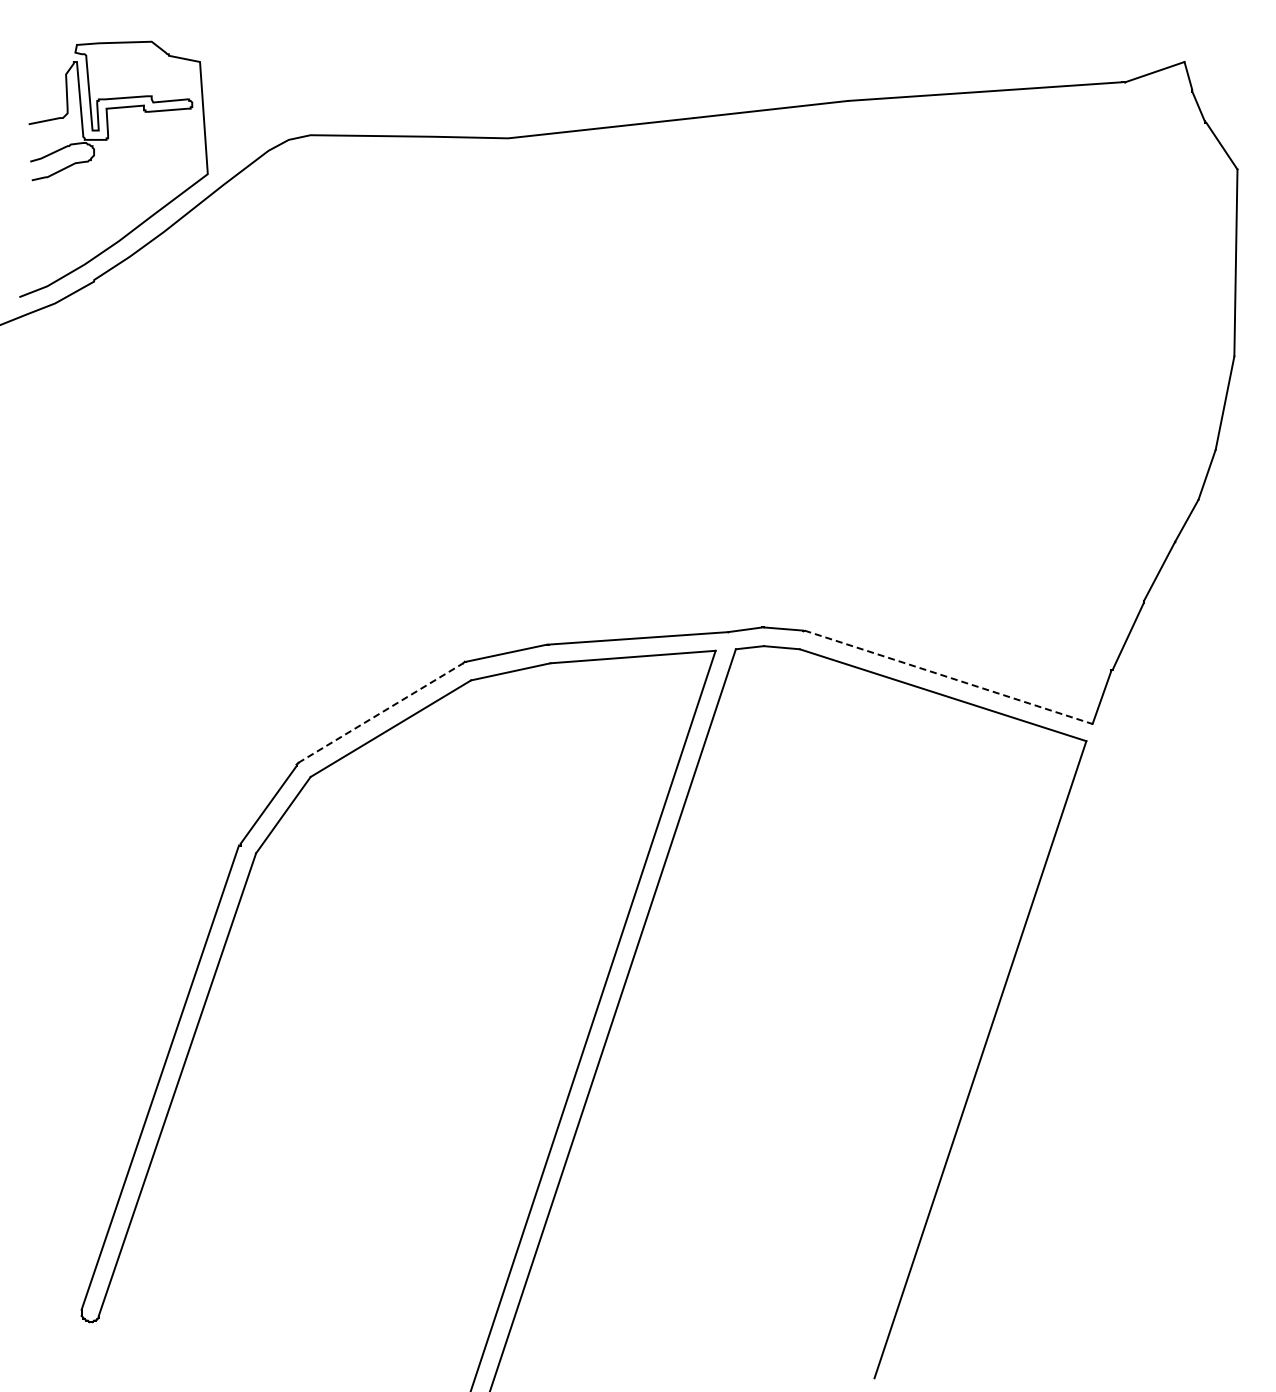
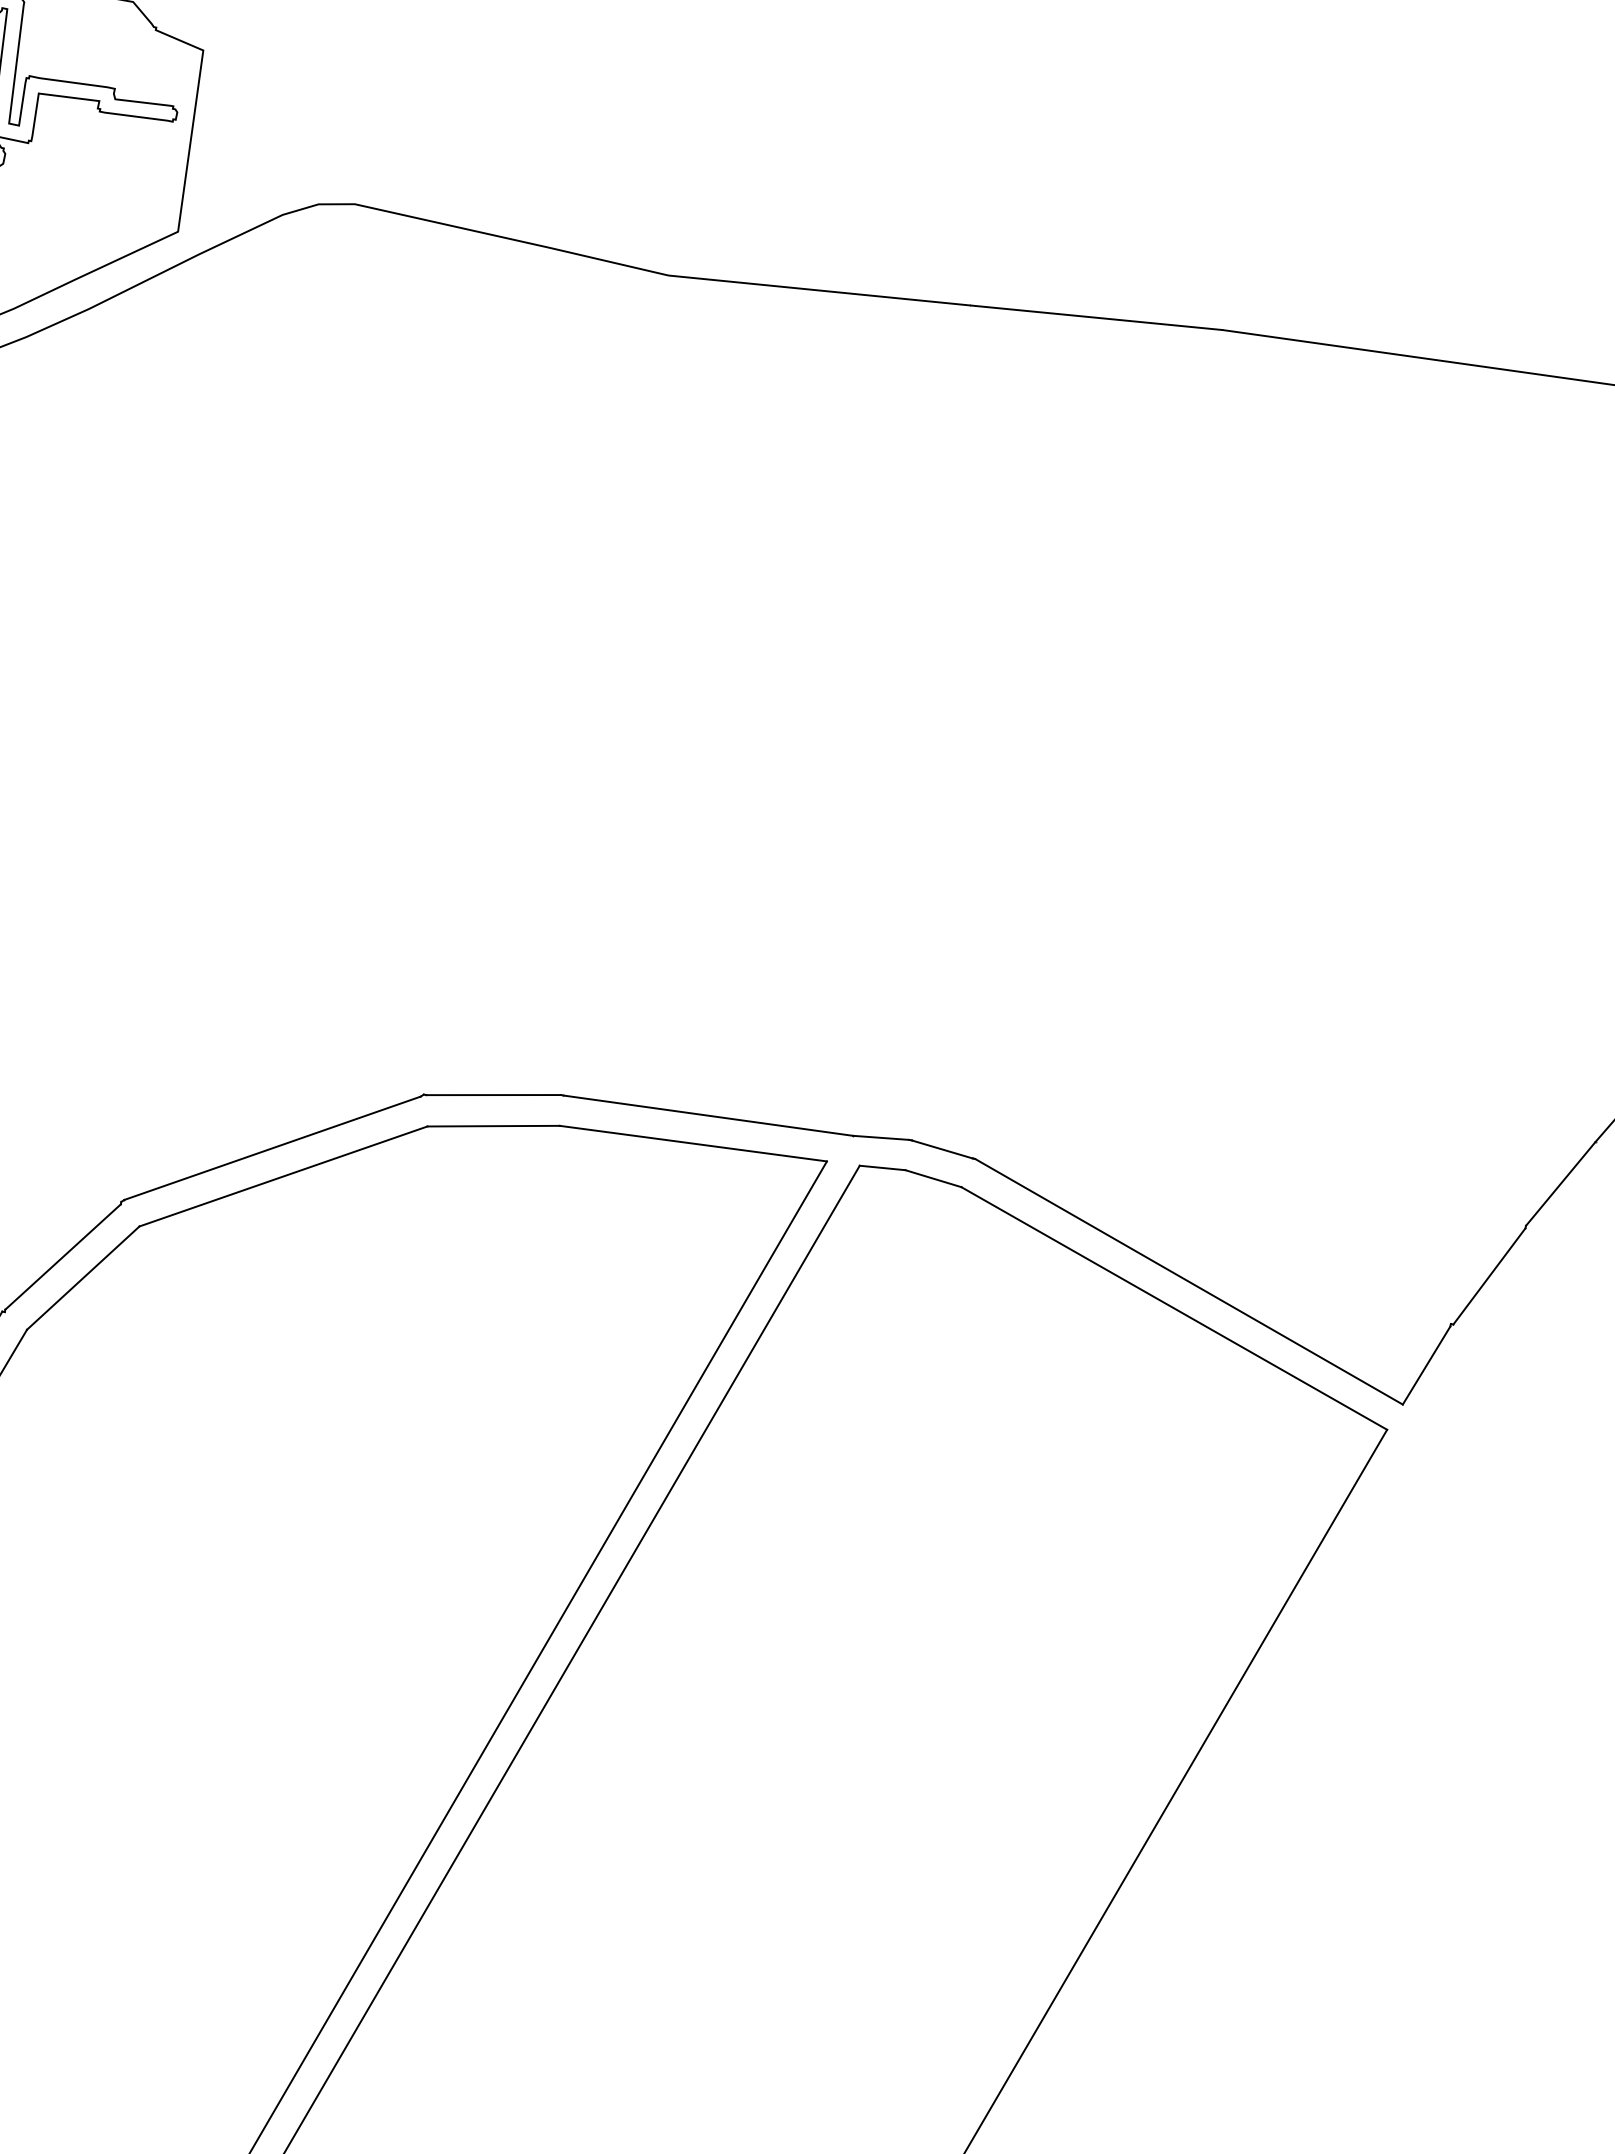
line: (949, 677) -> (1190, 1282), dashed -> solid
line: (381, 712) -> (274, 1147), dashed -> solid

